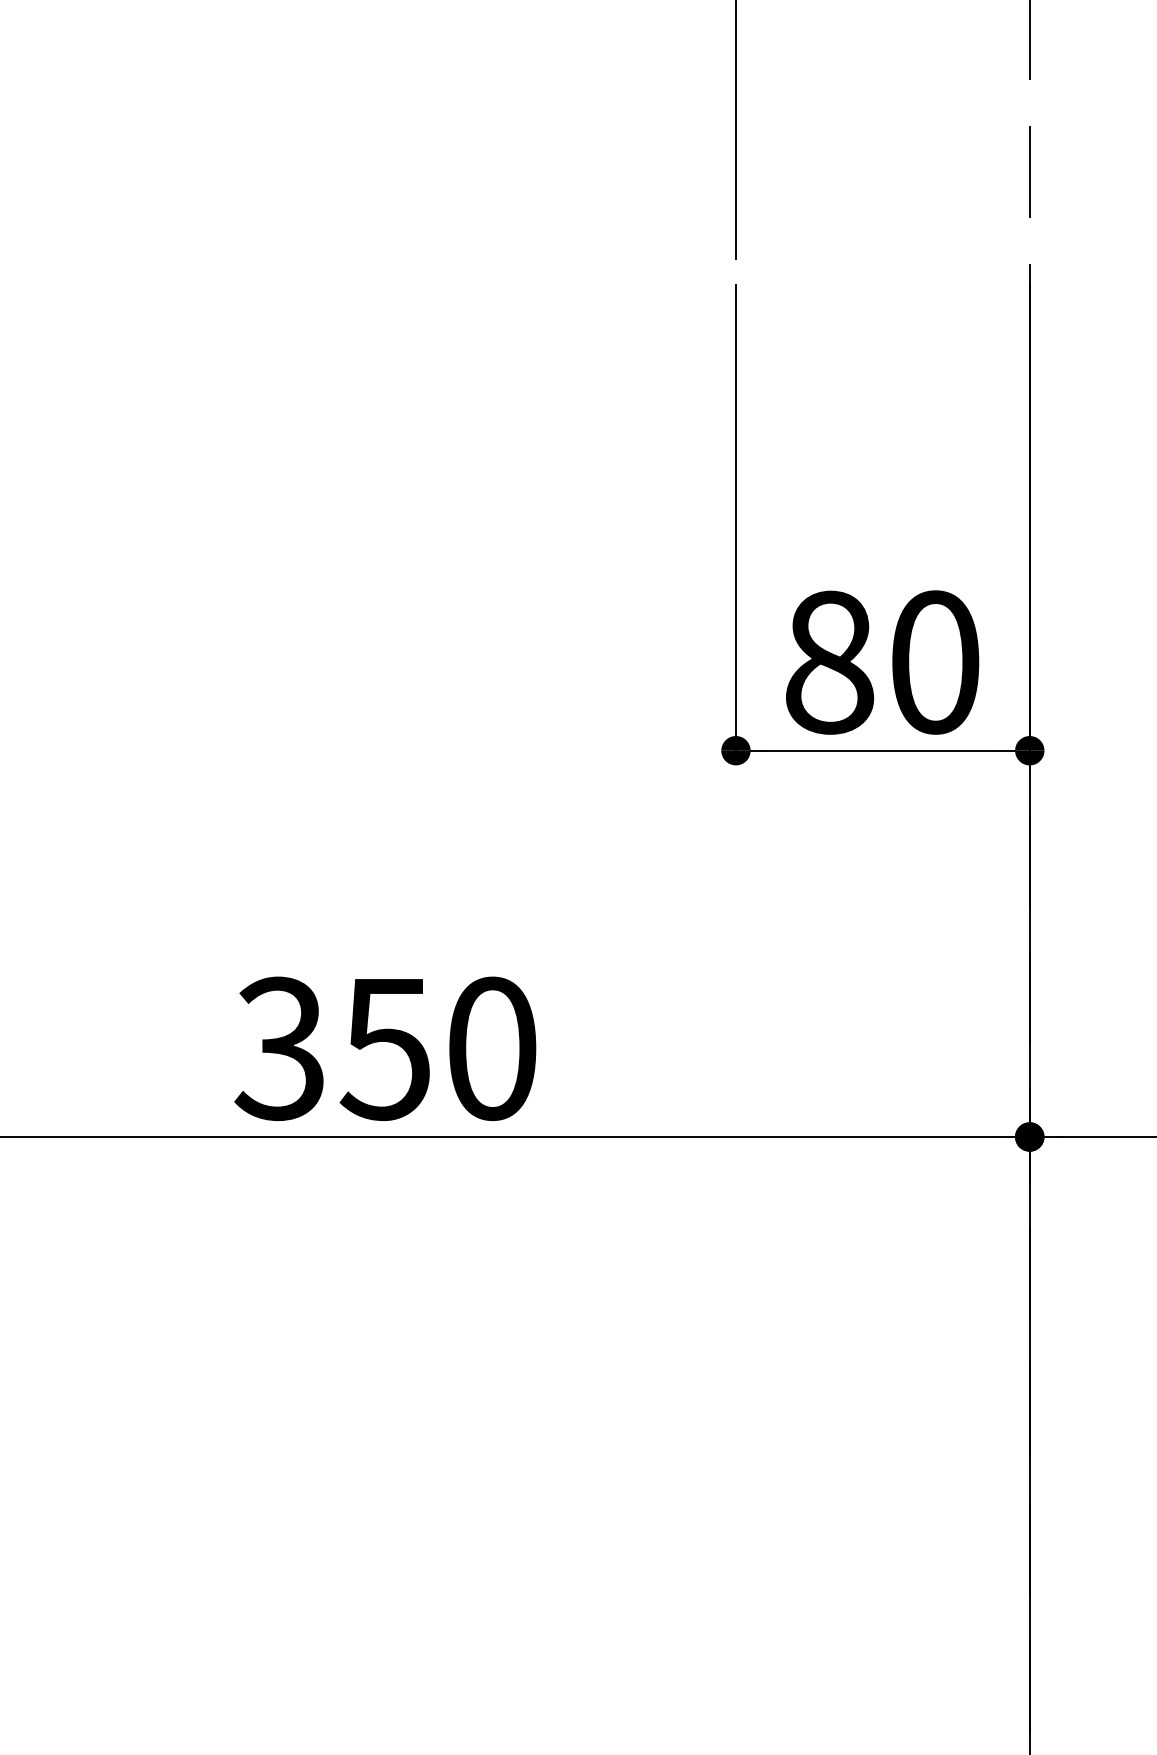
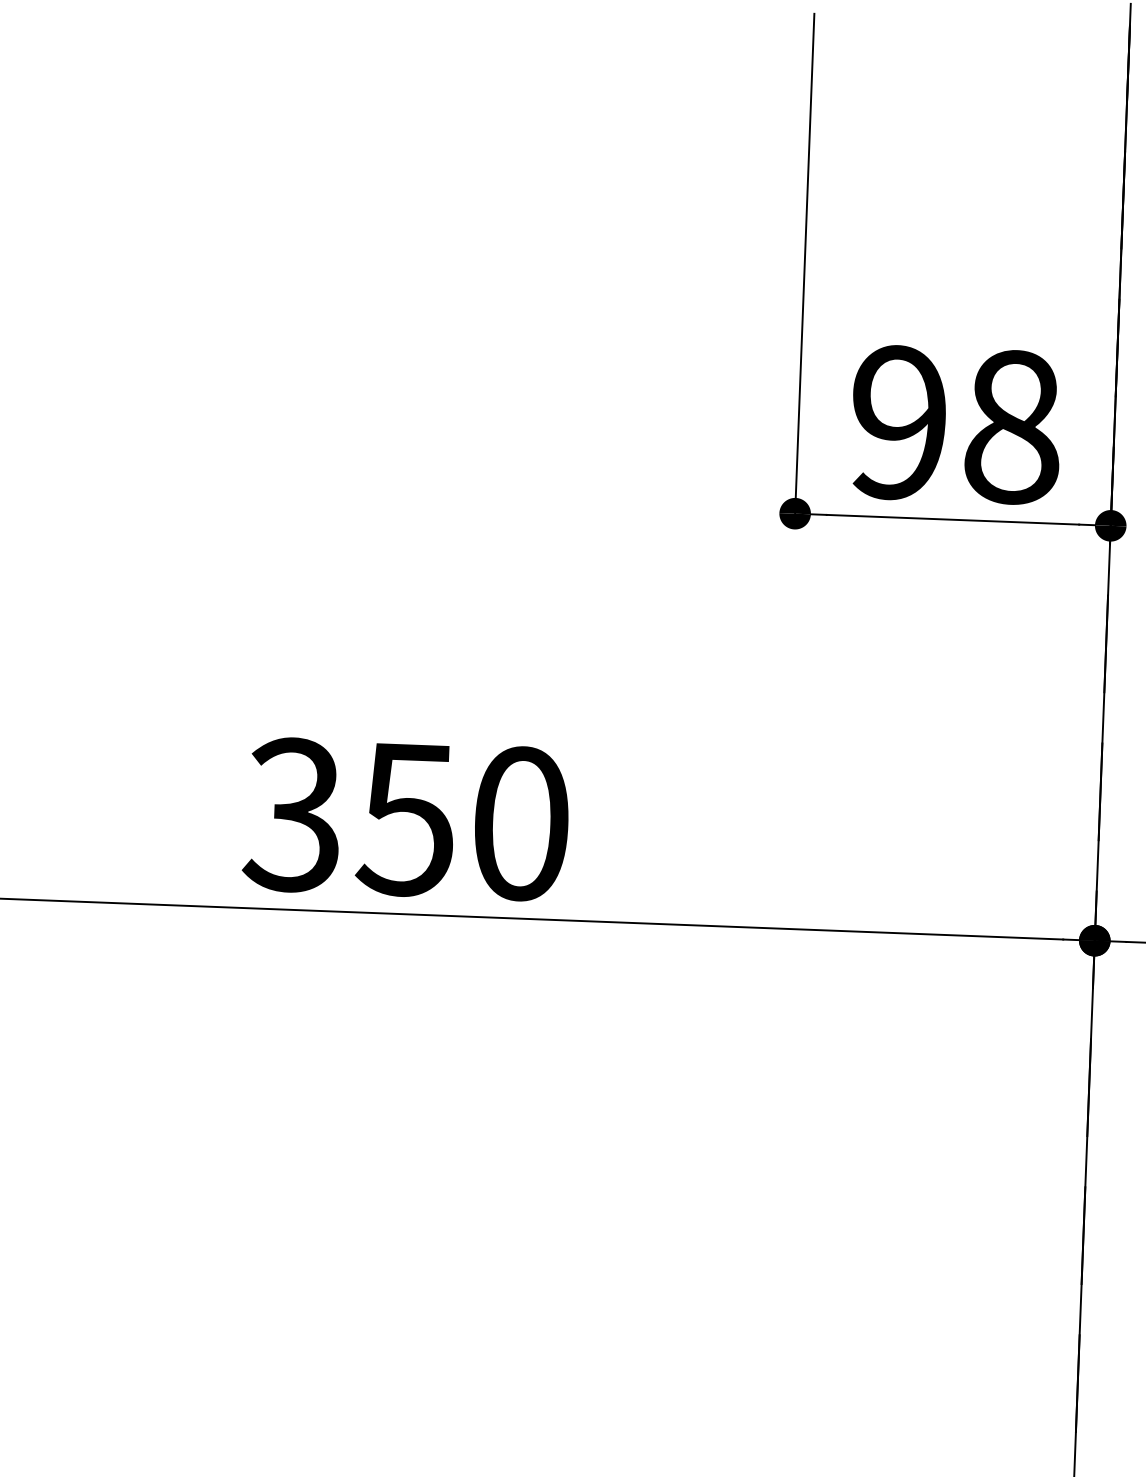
text: (882, 662) -> (956, 424), 80 -> 98

